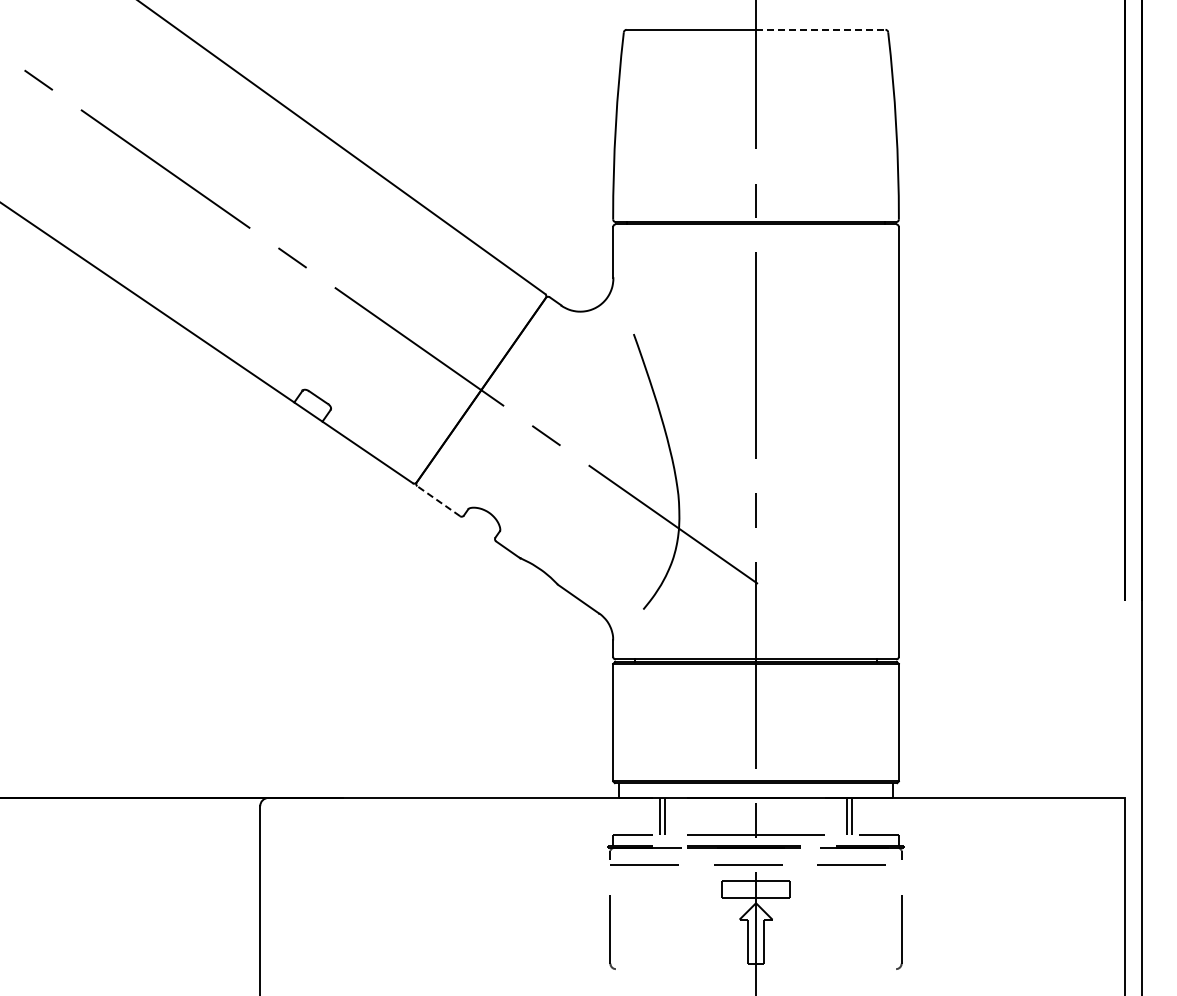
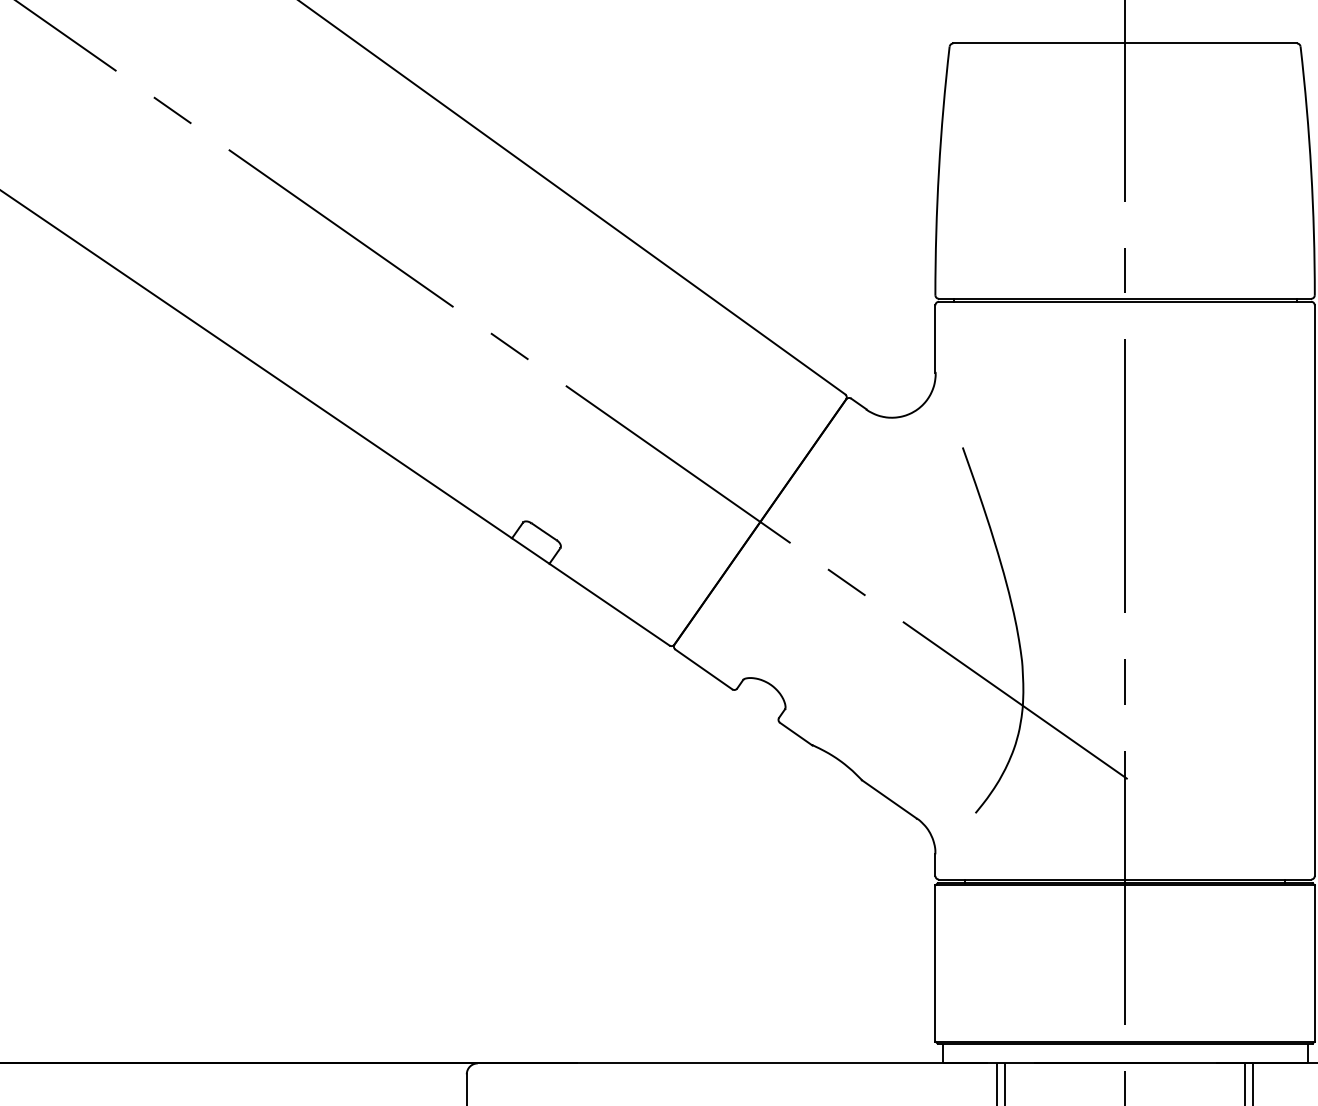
line: (820, 29) -> (1210, 43), dashed -> solid
line: (438, 500) -> (703, 668), dashed -> solid

